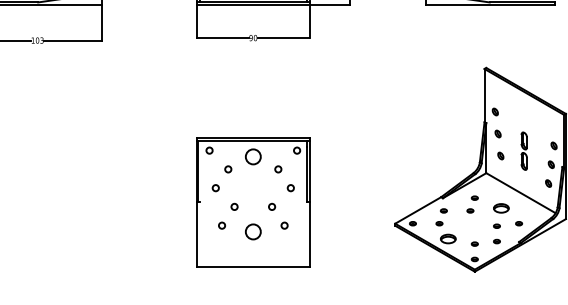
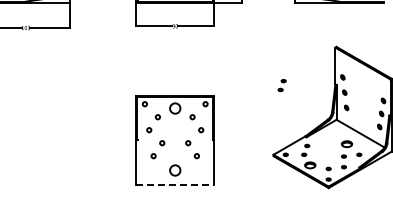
part: (523, 151) -> (362, 104), removed
part: (471, 204) -> (281, 85), moved
circle: (253, 231) -> (175, 170), moved
line: (253, 266) -> (175, 184), solid -> dashed

